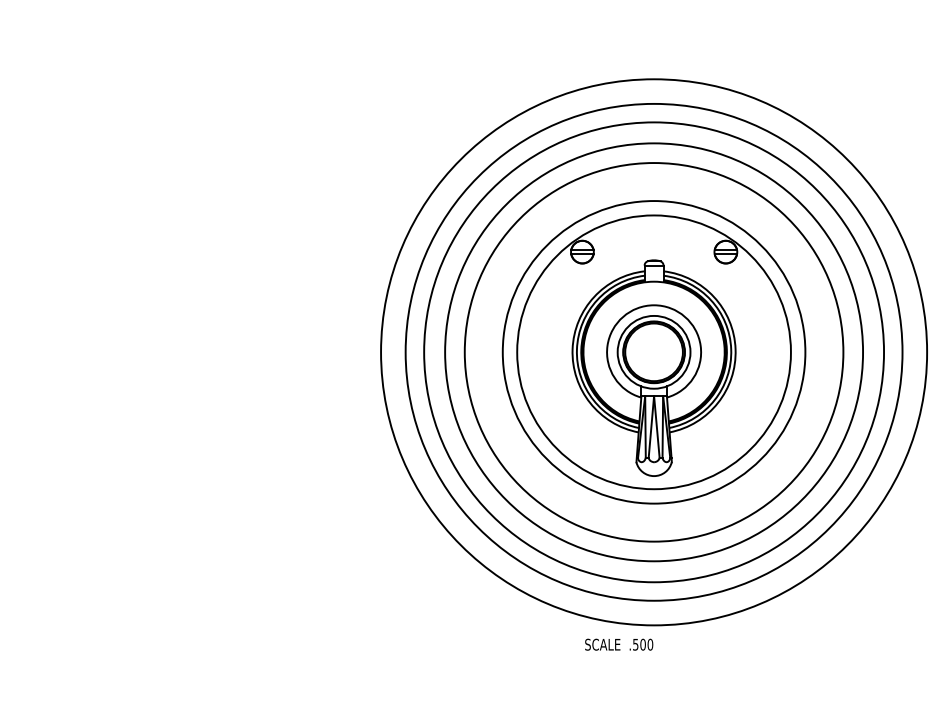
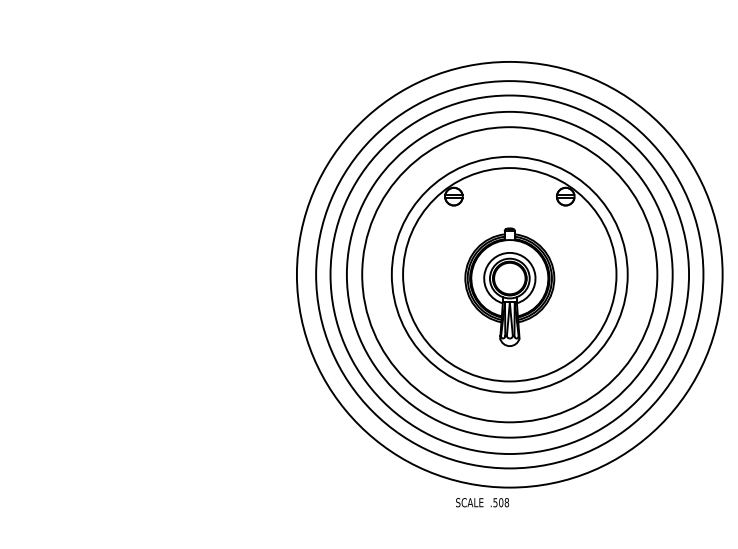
part: (653, 368) -> (509, 287), size x0.7
text: (649, 644) -> (506, 502), .500 -> .508

